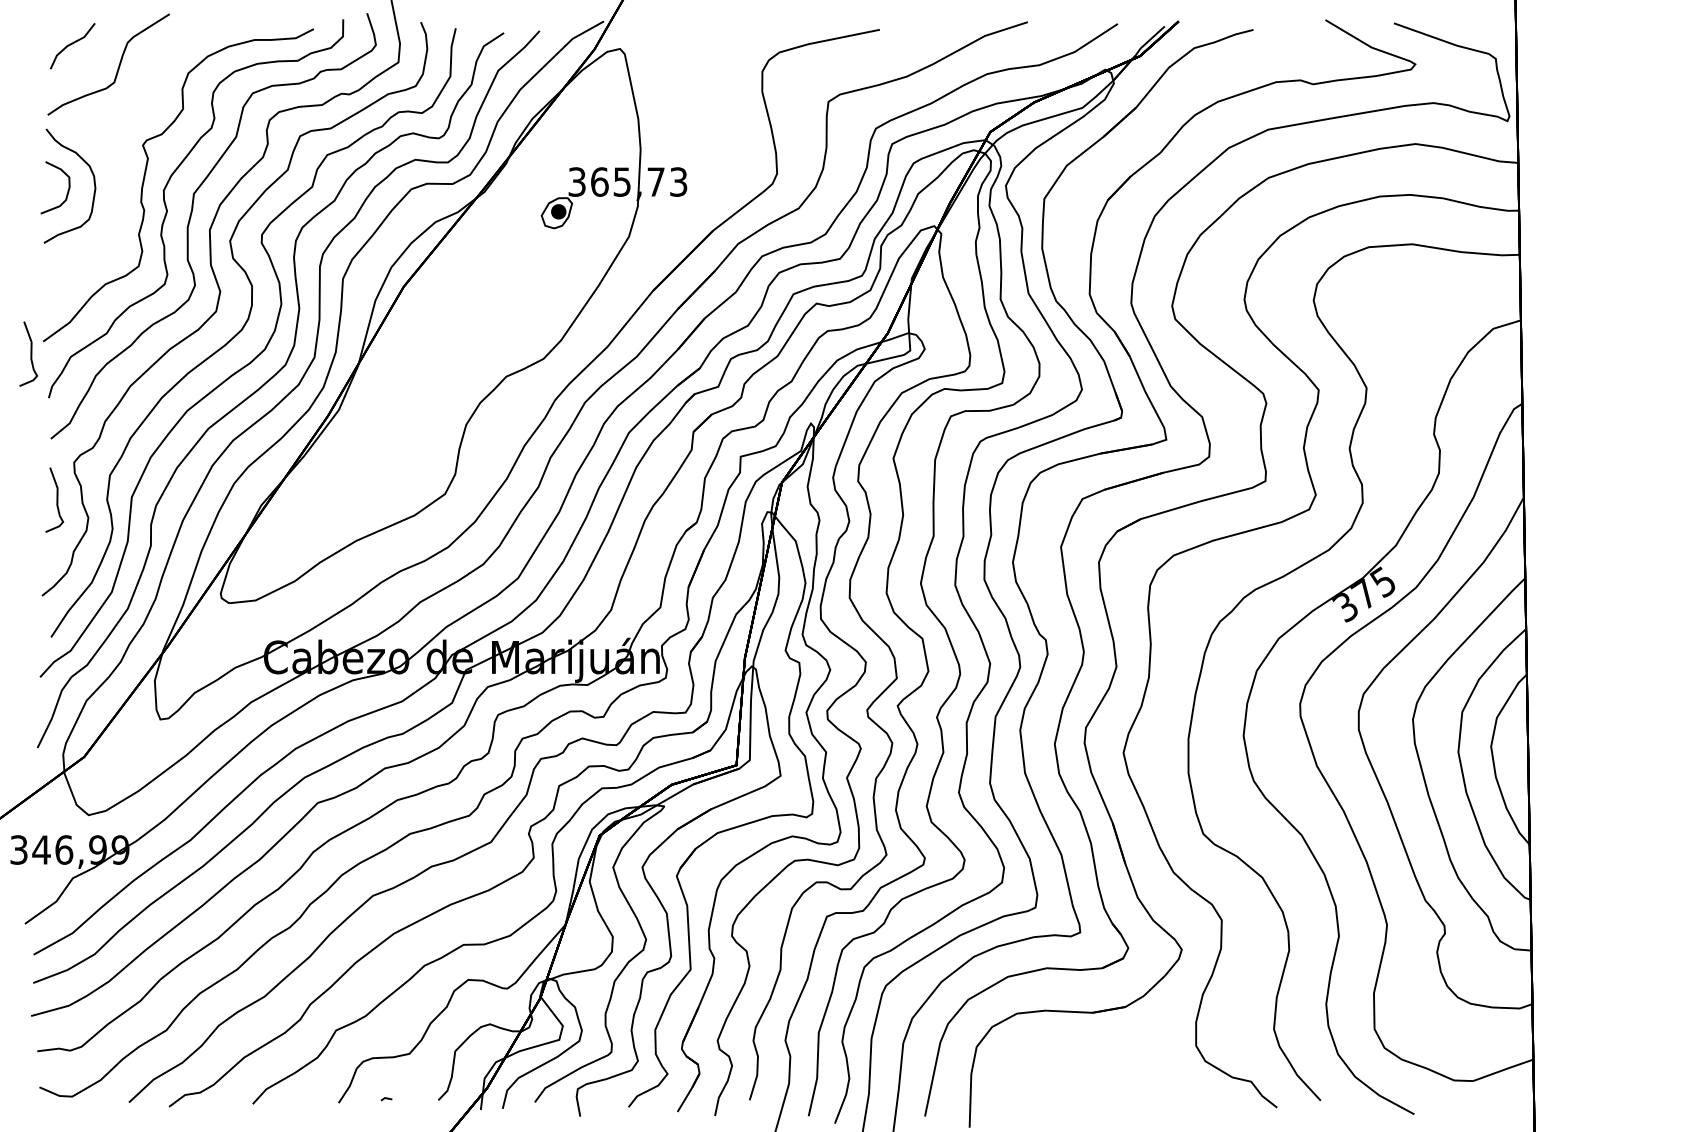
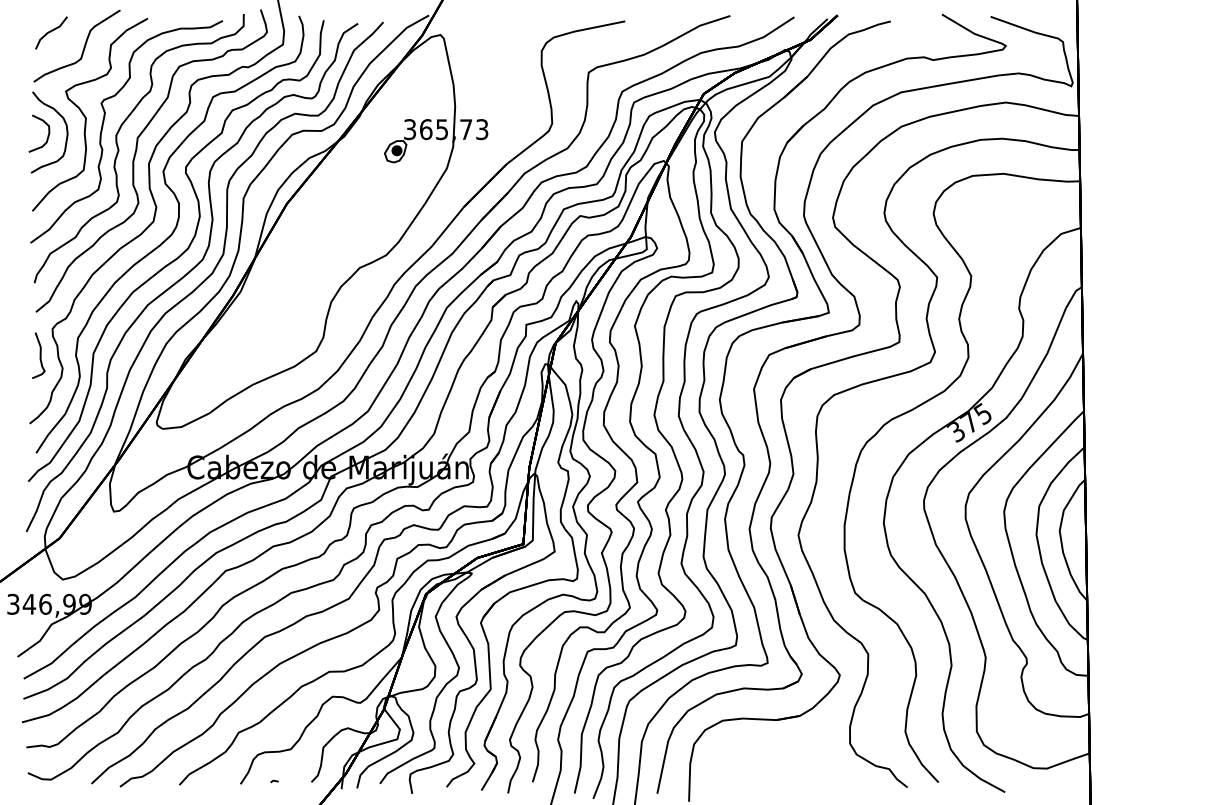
curve: (121, 164) -> (86, 117), added
curve: (30, 353) -> (21, 251), removed

